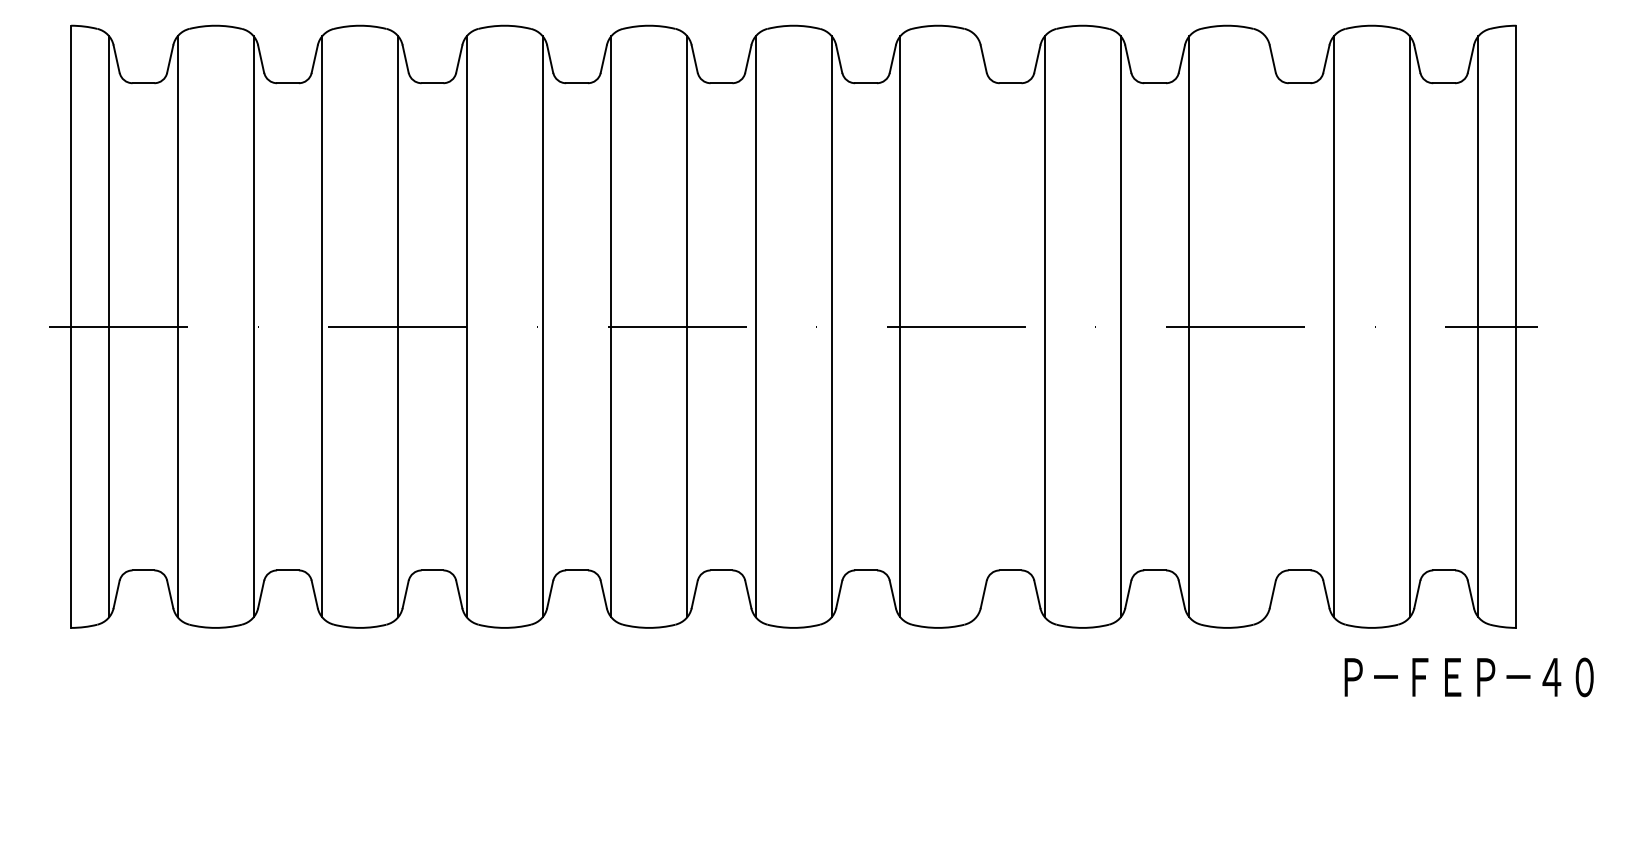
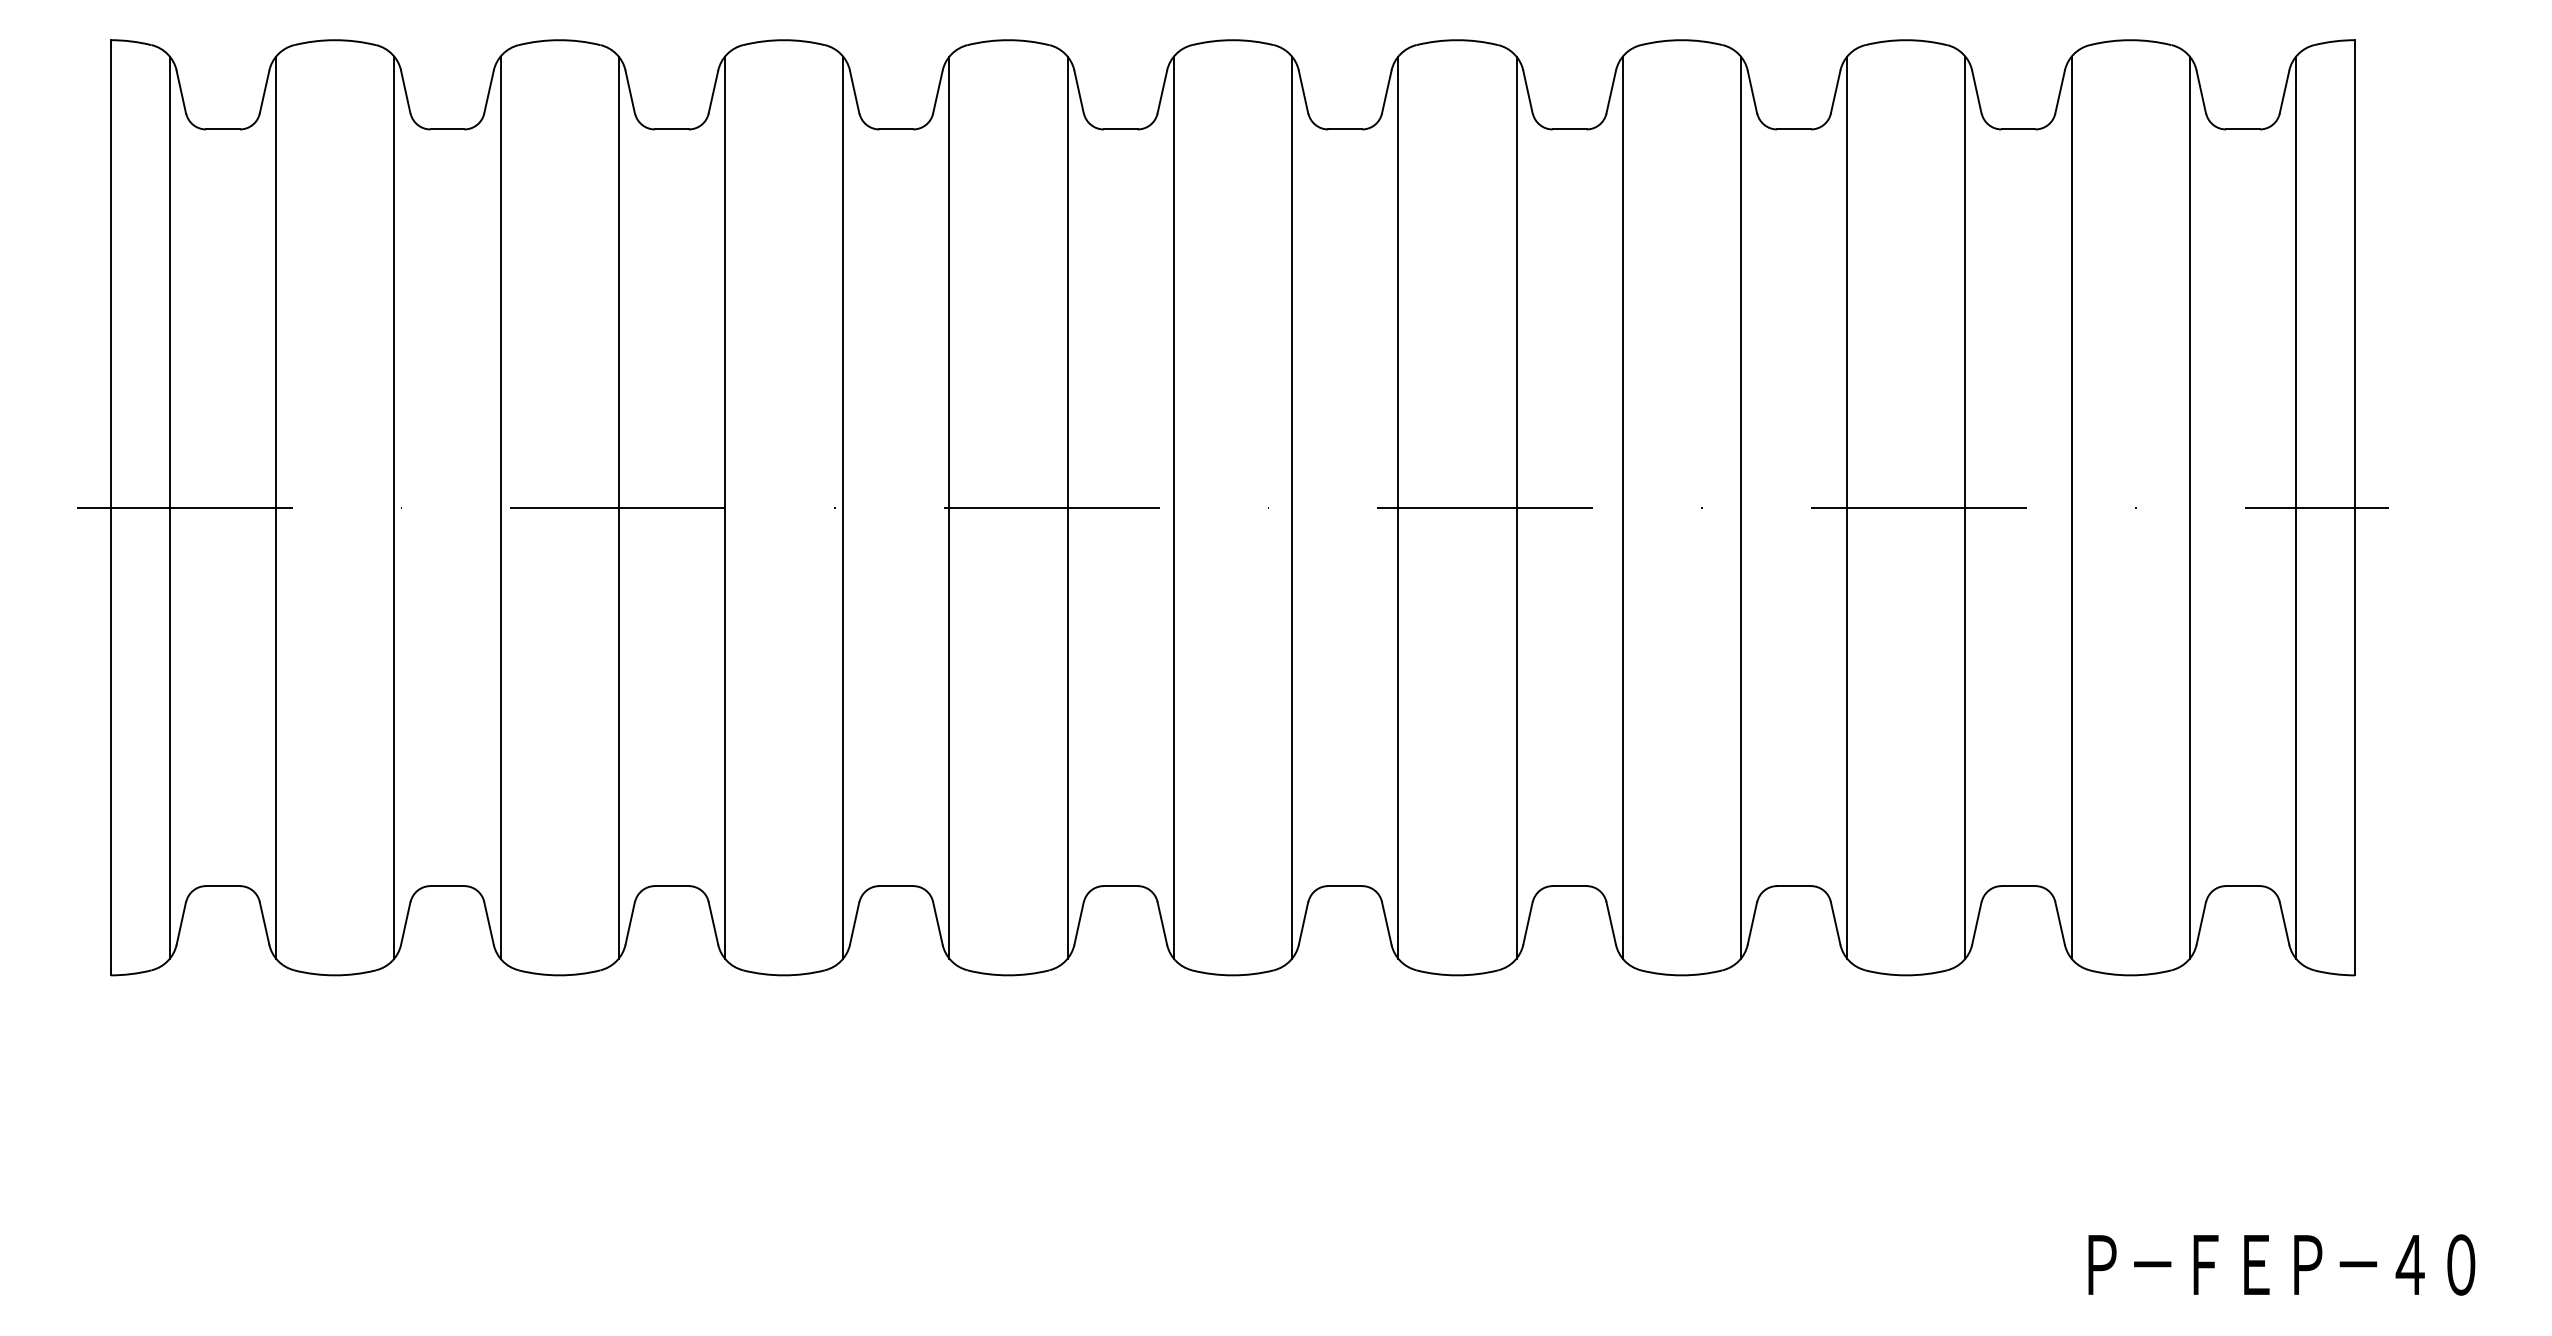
line: (976, 326) -> (1516, 507), added
line: (1265, 326) -> (1965, 507), added
text: (1468, 677) -> (2280, 1265), moved

